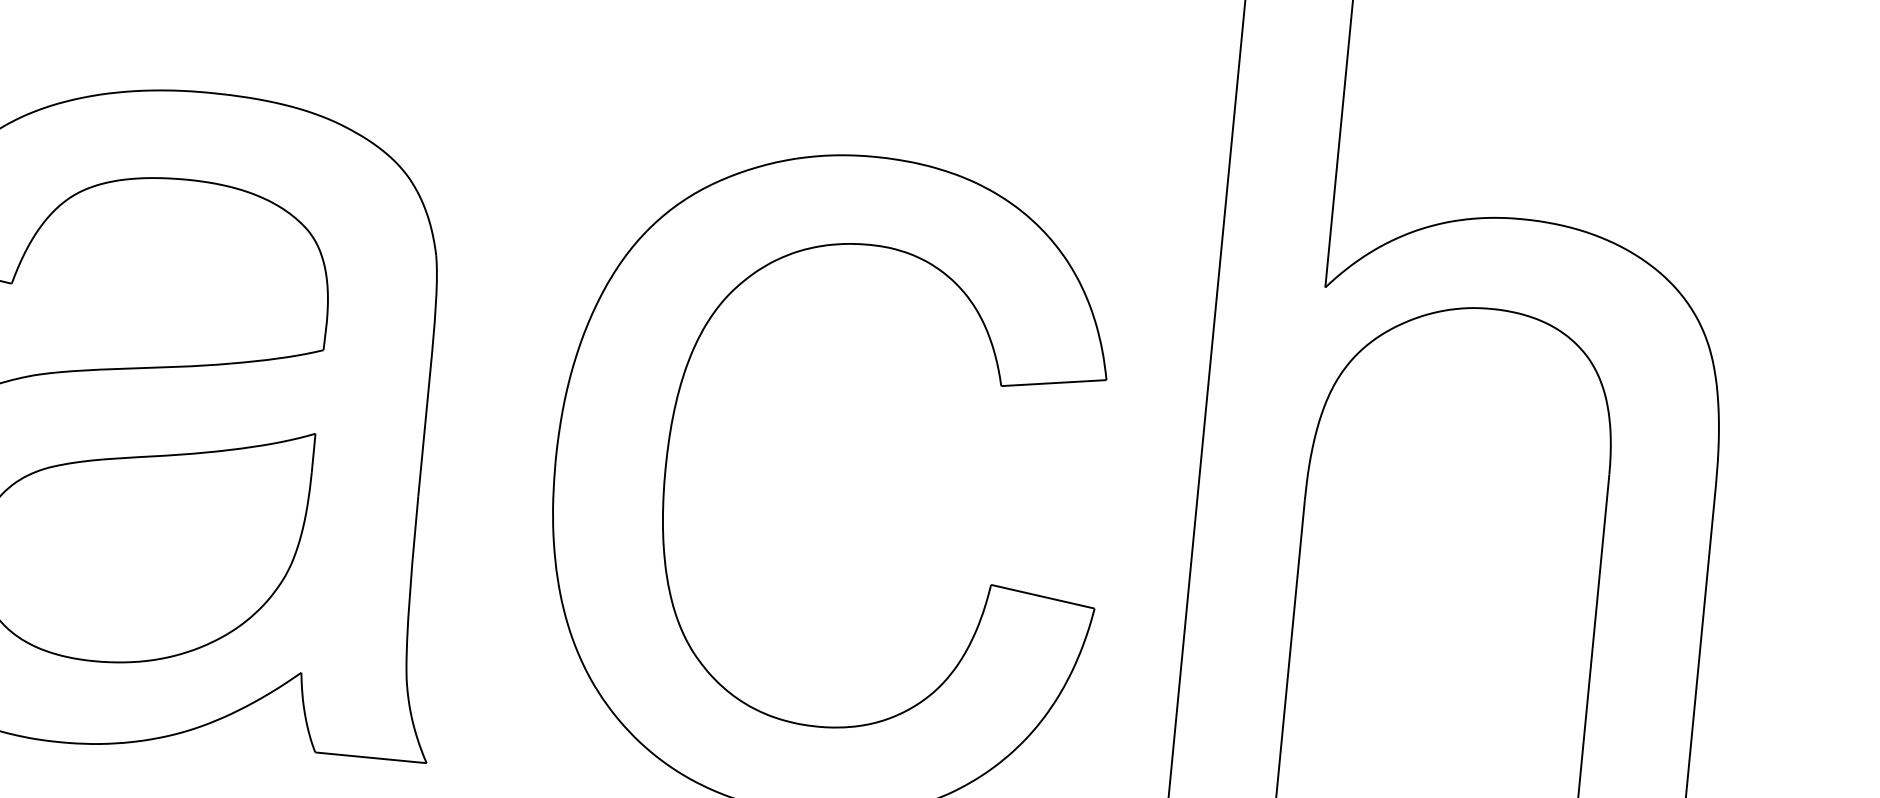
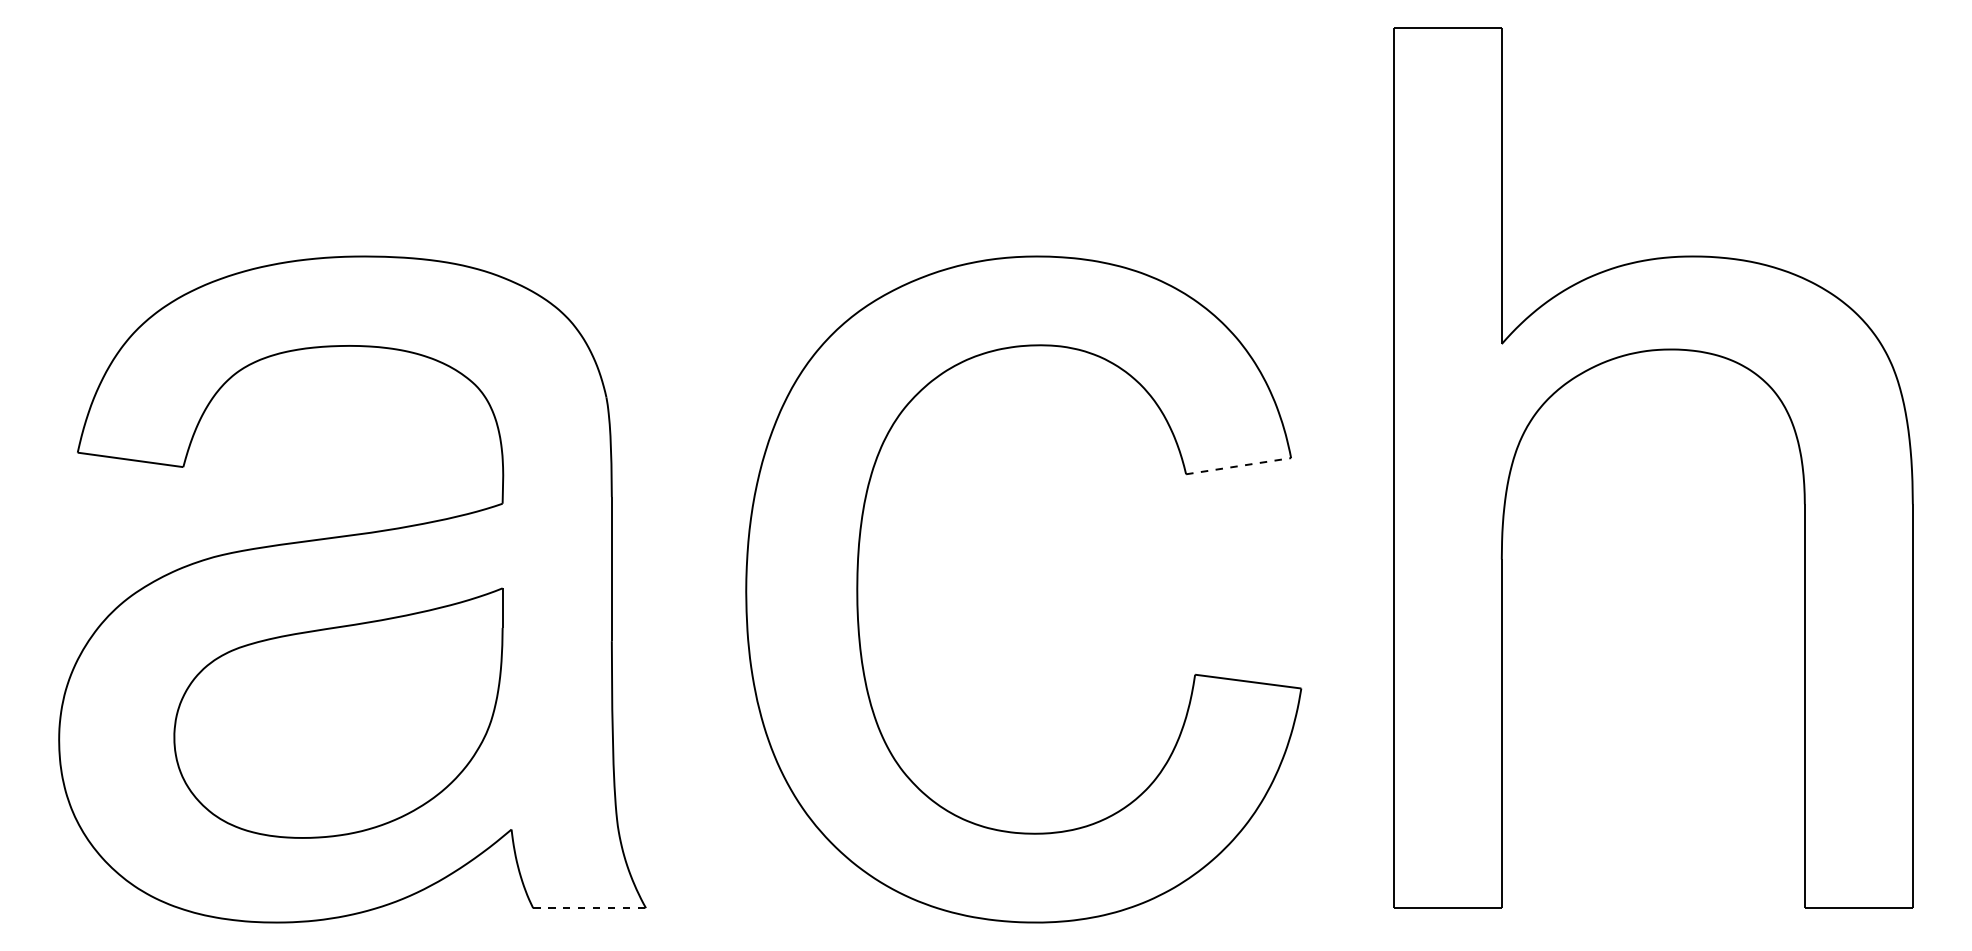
line: (1054, 383) -> (1239, 466), solid -> dashed
line: (371, 758) -> (590, 908), solid -> dashed

